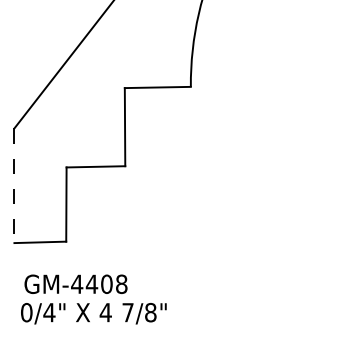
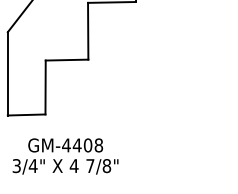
line: (14, 186) -> (7, 74), dashed -> solid
text: (75, 283) -> (65, 144), moved
text: (26, 312) -> (16, 165), 0/4" -> 3/4"

